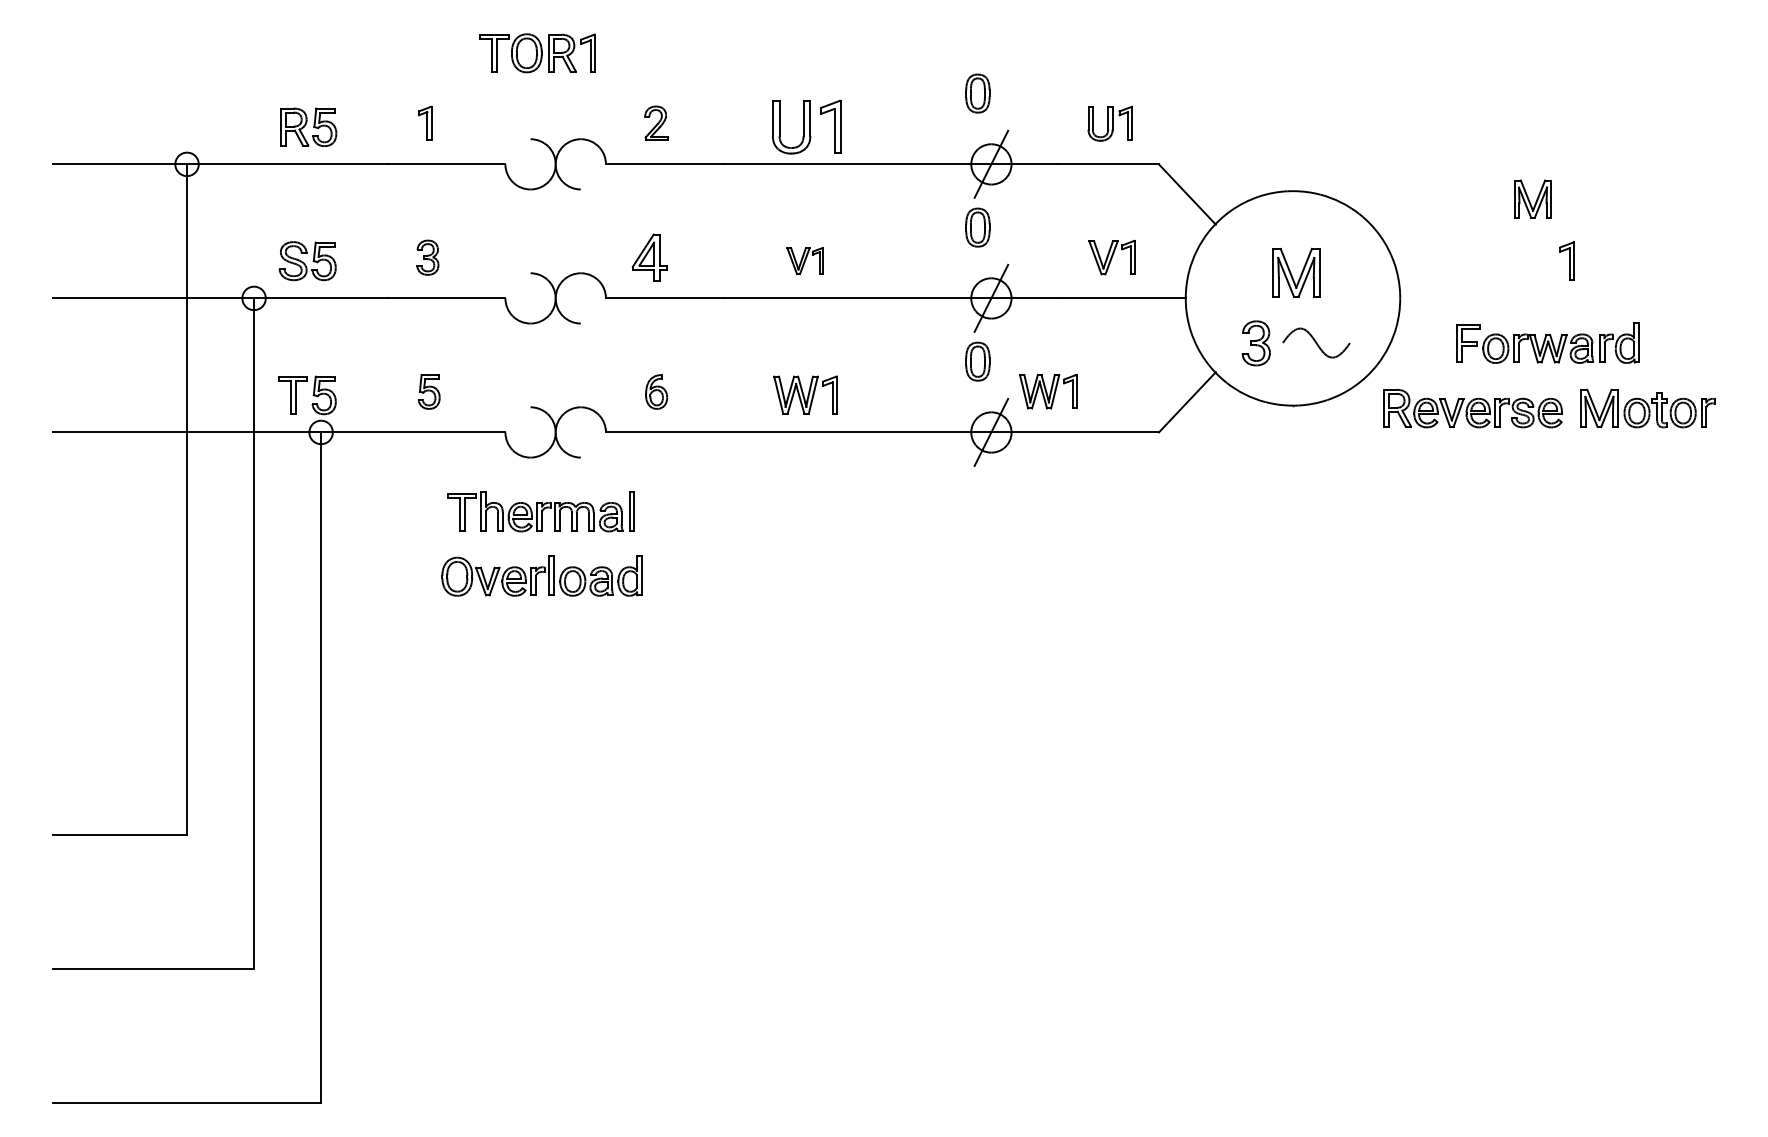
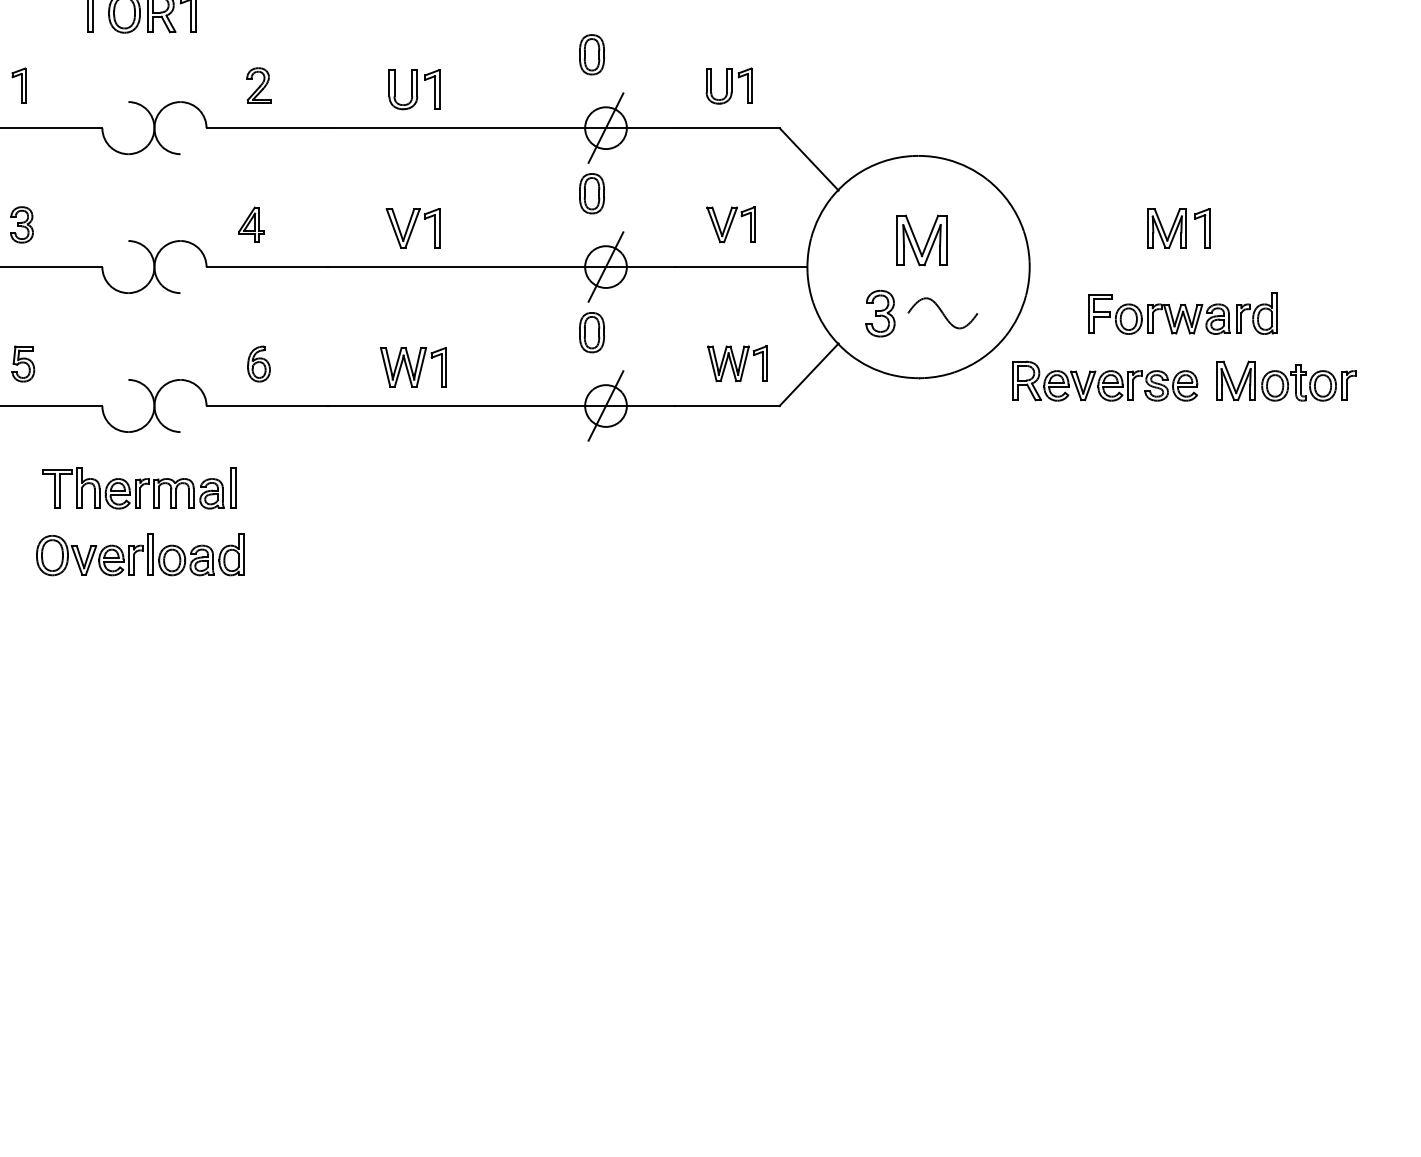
part: (806, 127) -> (414, 89), size x0.71
part: (1532, 198) -> (1166, 227), moved
part: (649, 257) -> (251, 224), size x0.71
part: (804, 260) -> (412, 227), size x1.43
part: (1048, 391) -> (737, 363), moved

